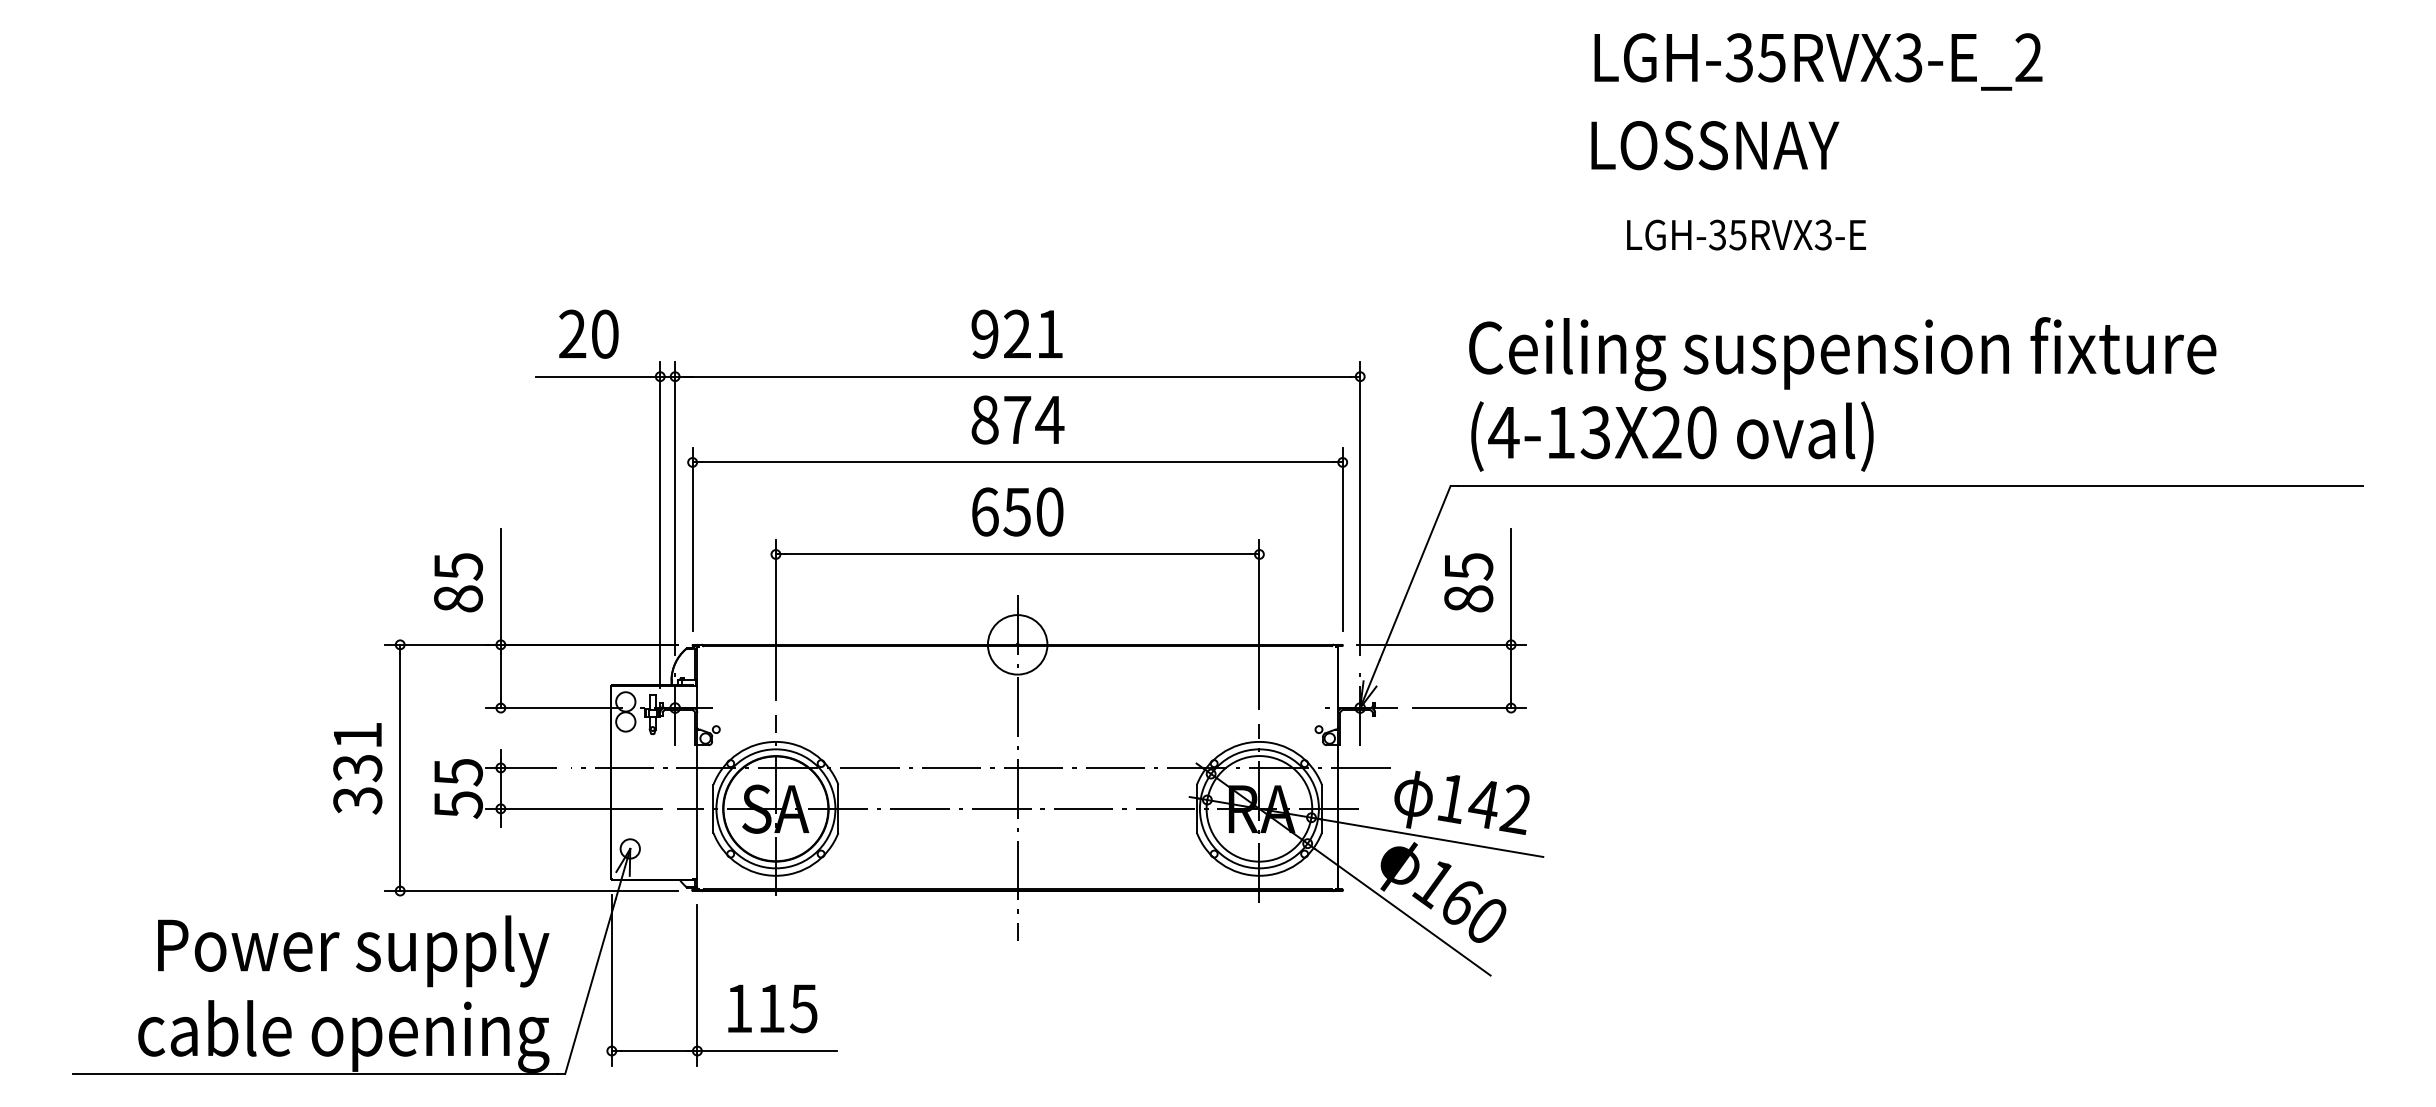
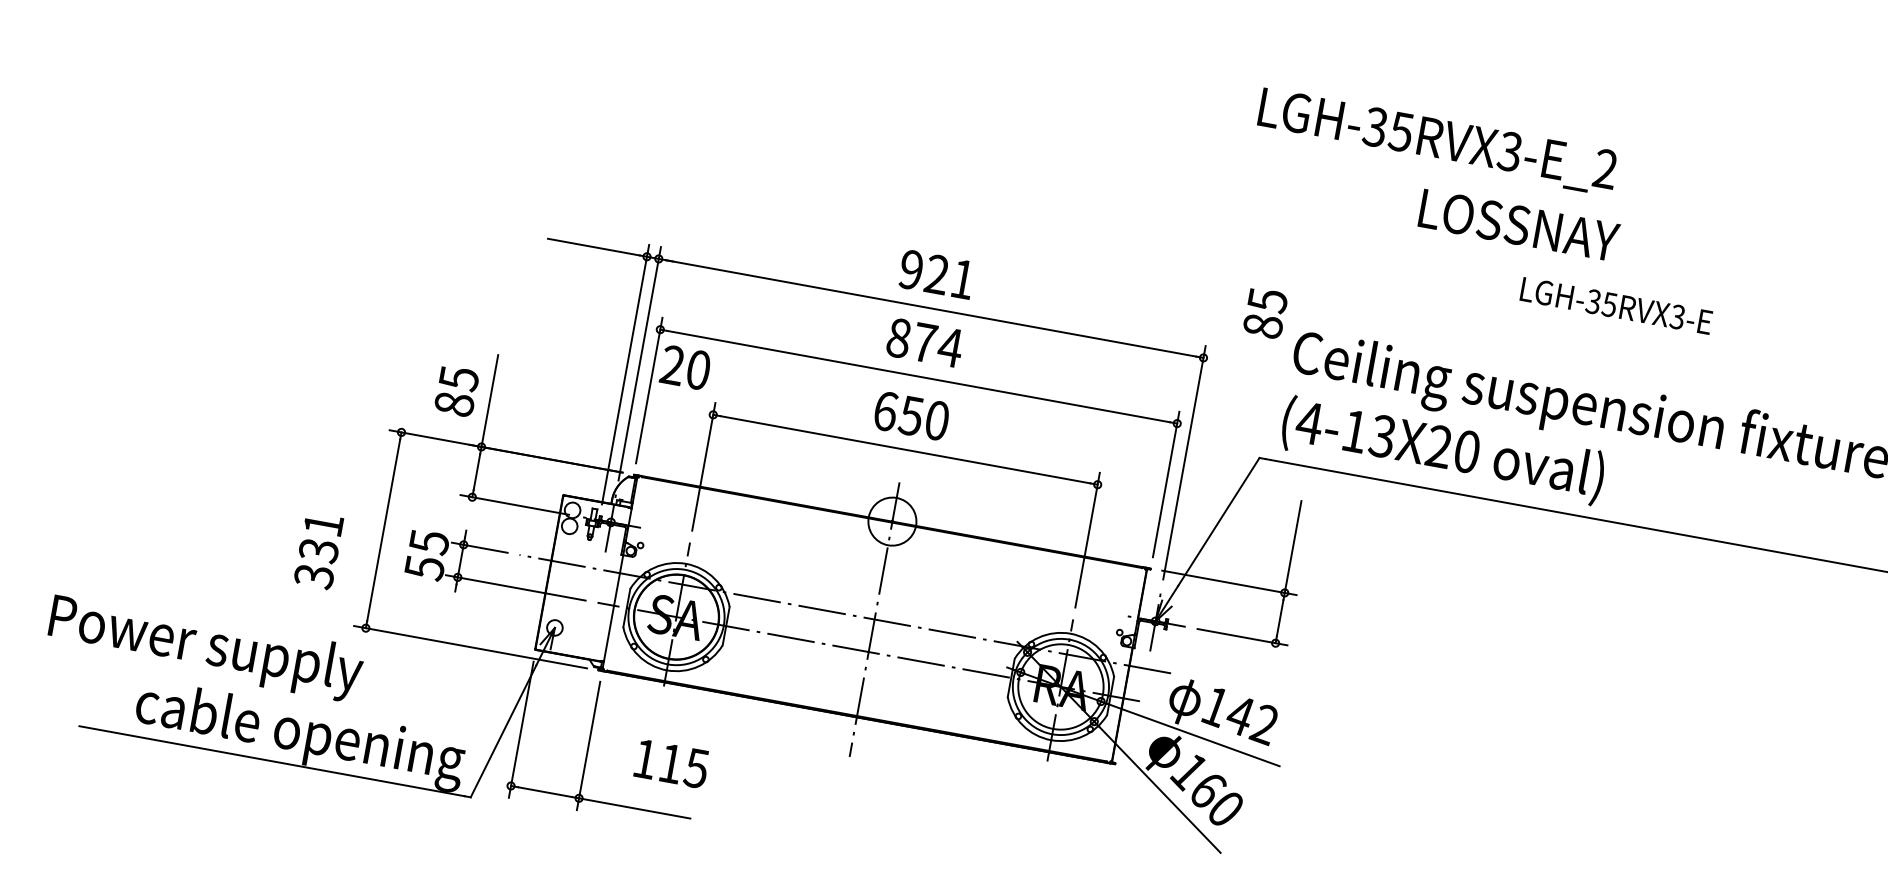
text: (1818, 61) -> (1437, 141), moved
text: (1746, 234) -> (1616, 305), moved
text: (588, 333) -> (685, 367), moved
text: (1468, 582) -> (1265, 313), moved
text: (357, 768) -> (318, 550), moved
text: (353, 951) -> (205, 647), moved
text: (772, 1008) -> (671, 763), moved

